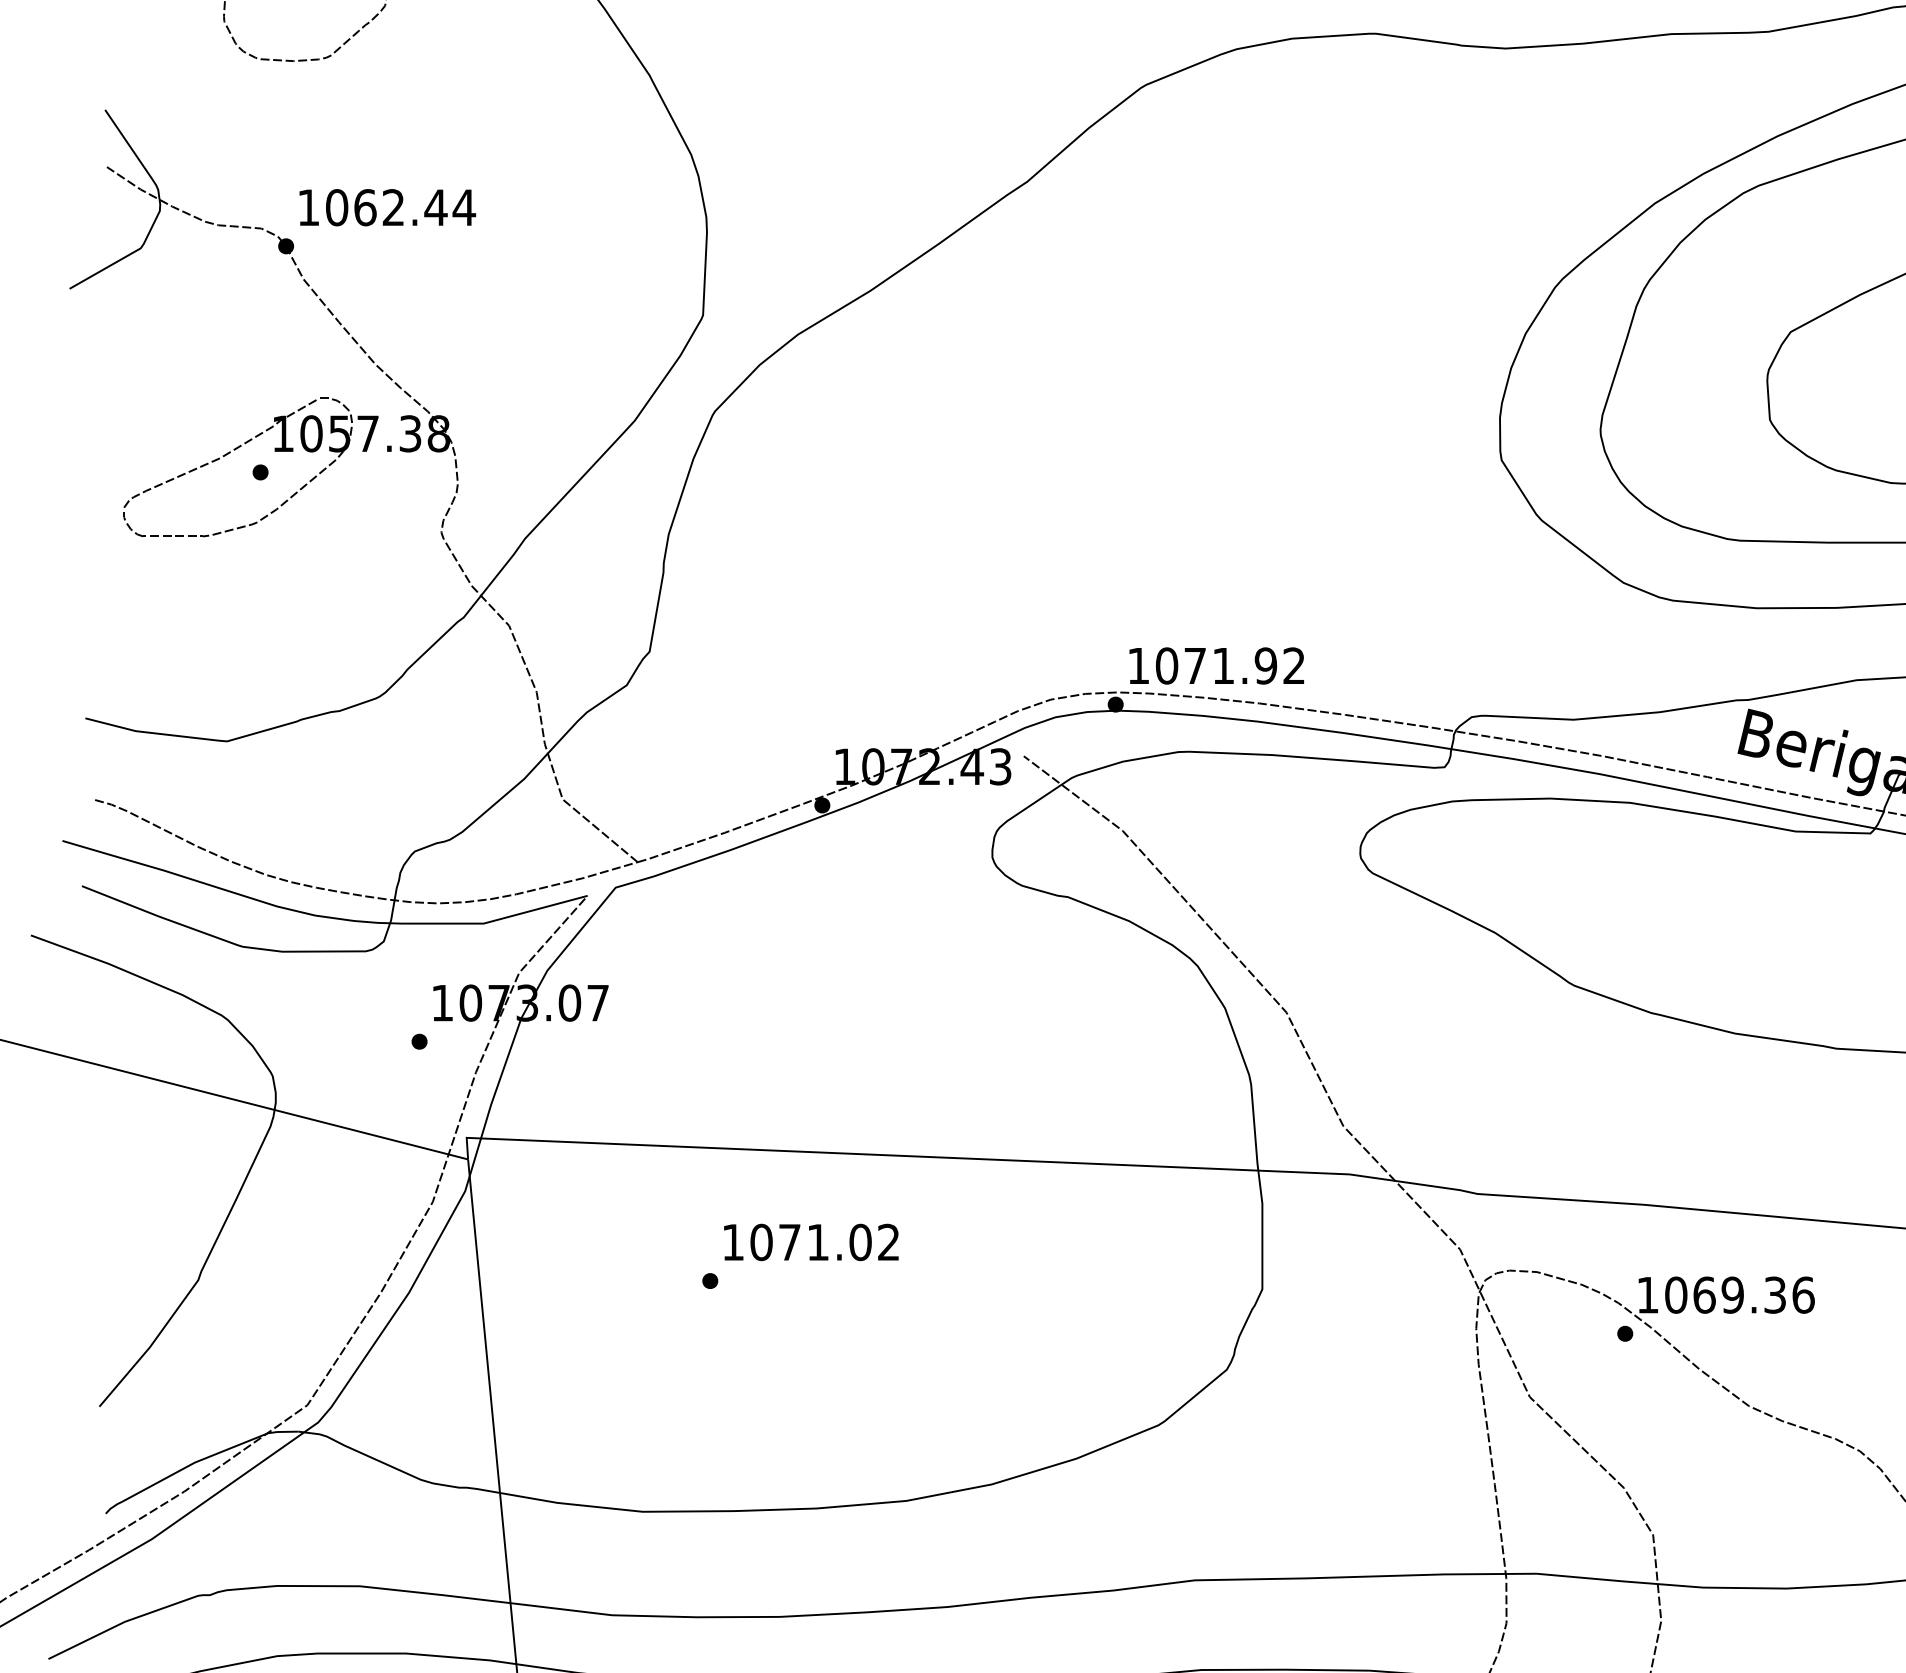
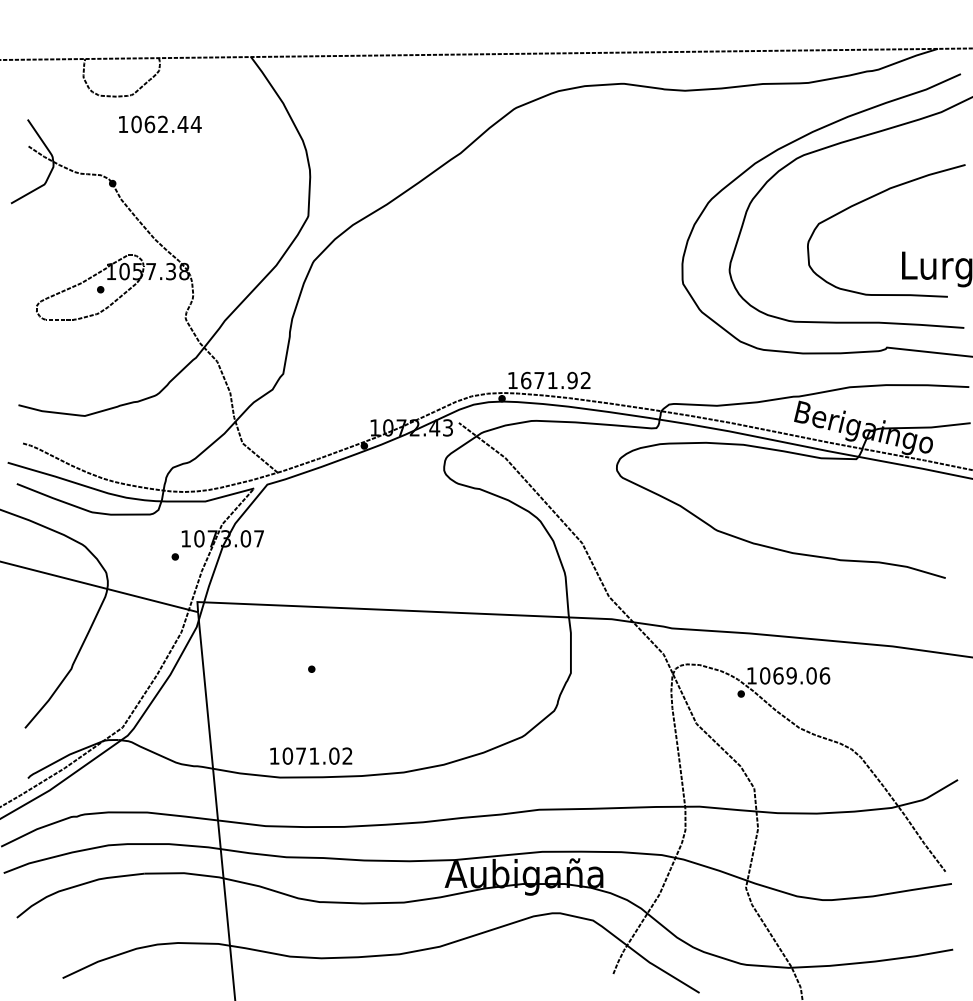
text: (387, 207) -> (160, 124), moved
text: (1167, 665) -> (526, 380), 1071.92 -> 1671.92
text: (811, 1241) -> (311, 755), moved
text: (1774, 1294) -> (811, 675), 1069.36 -> 1069.06

